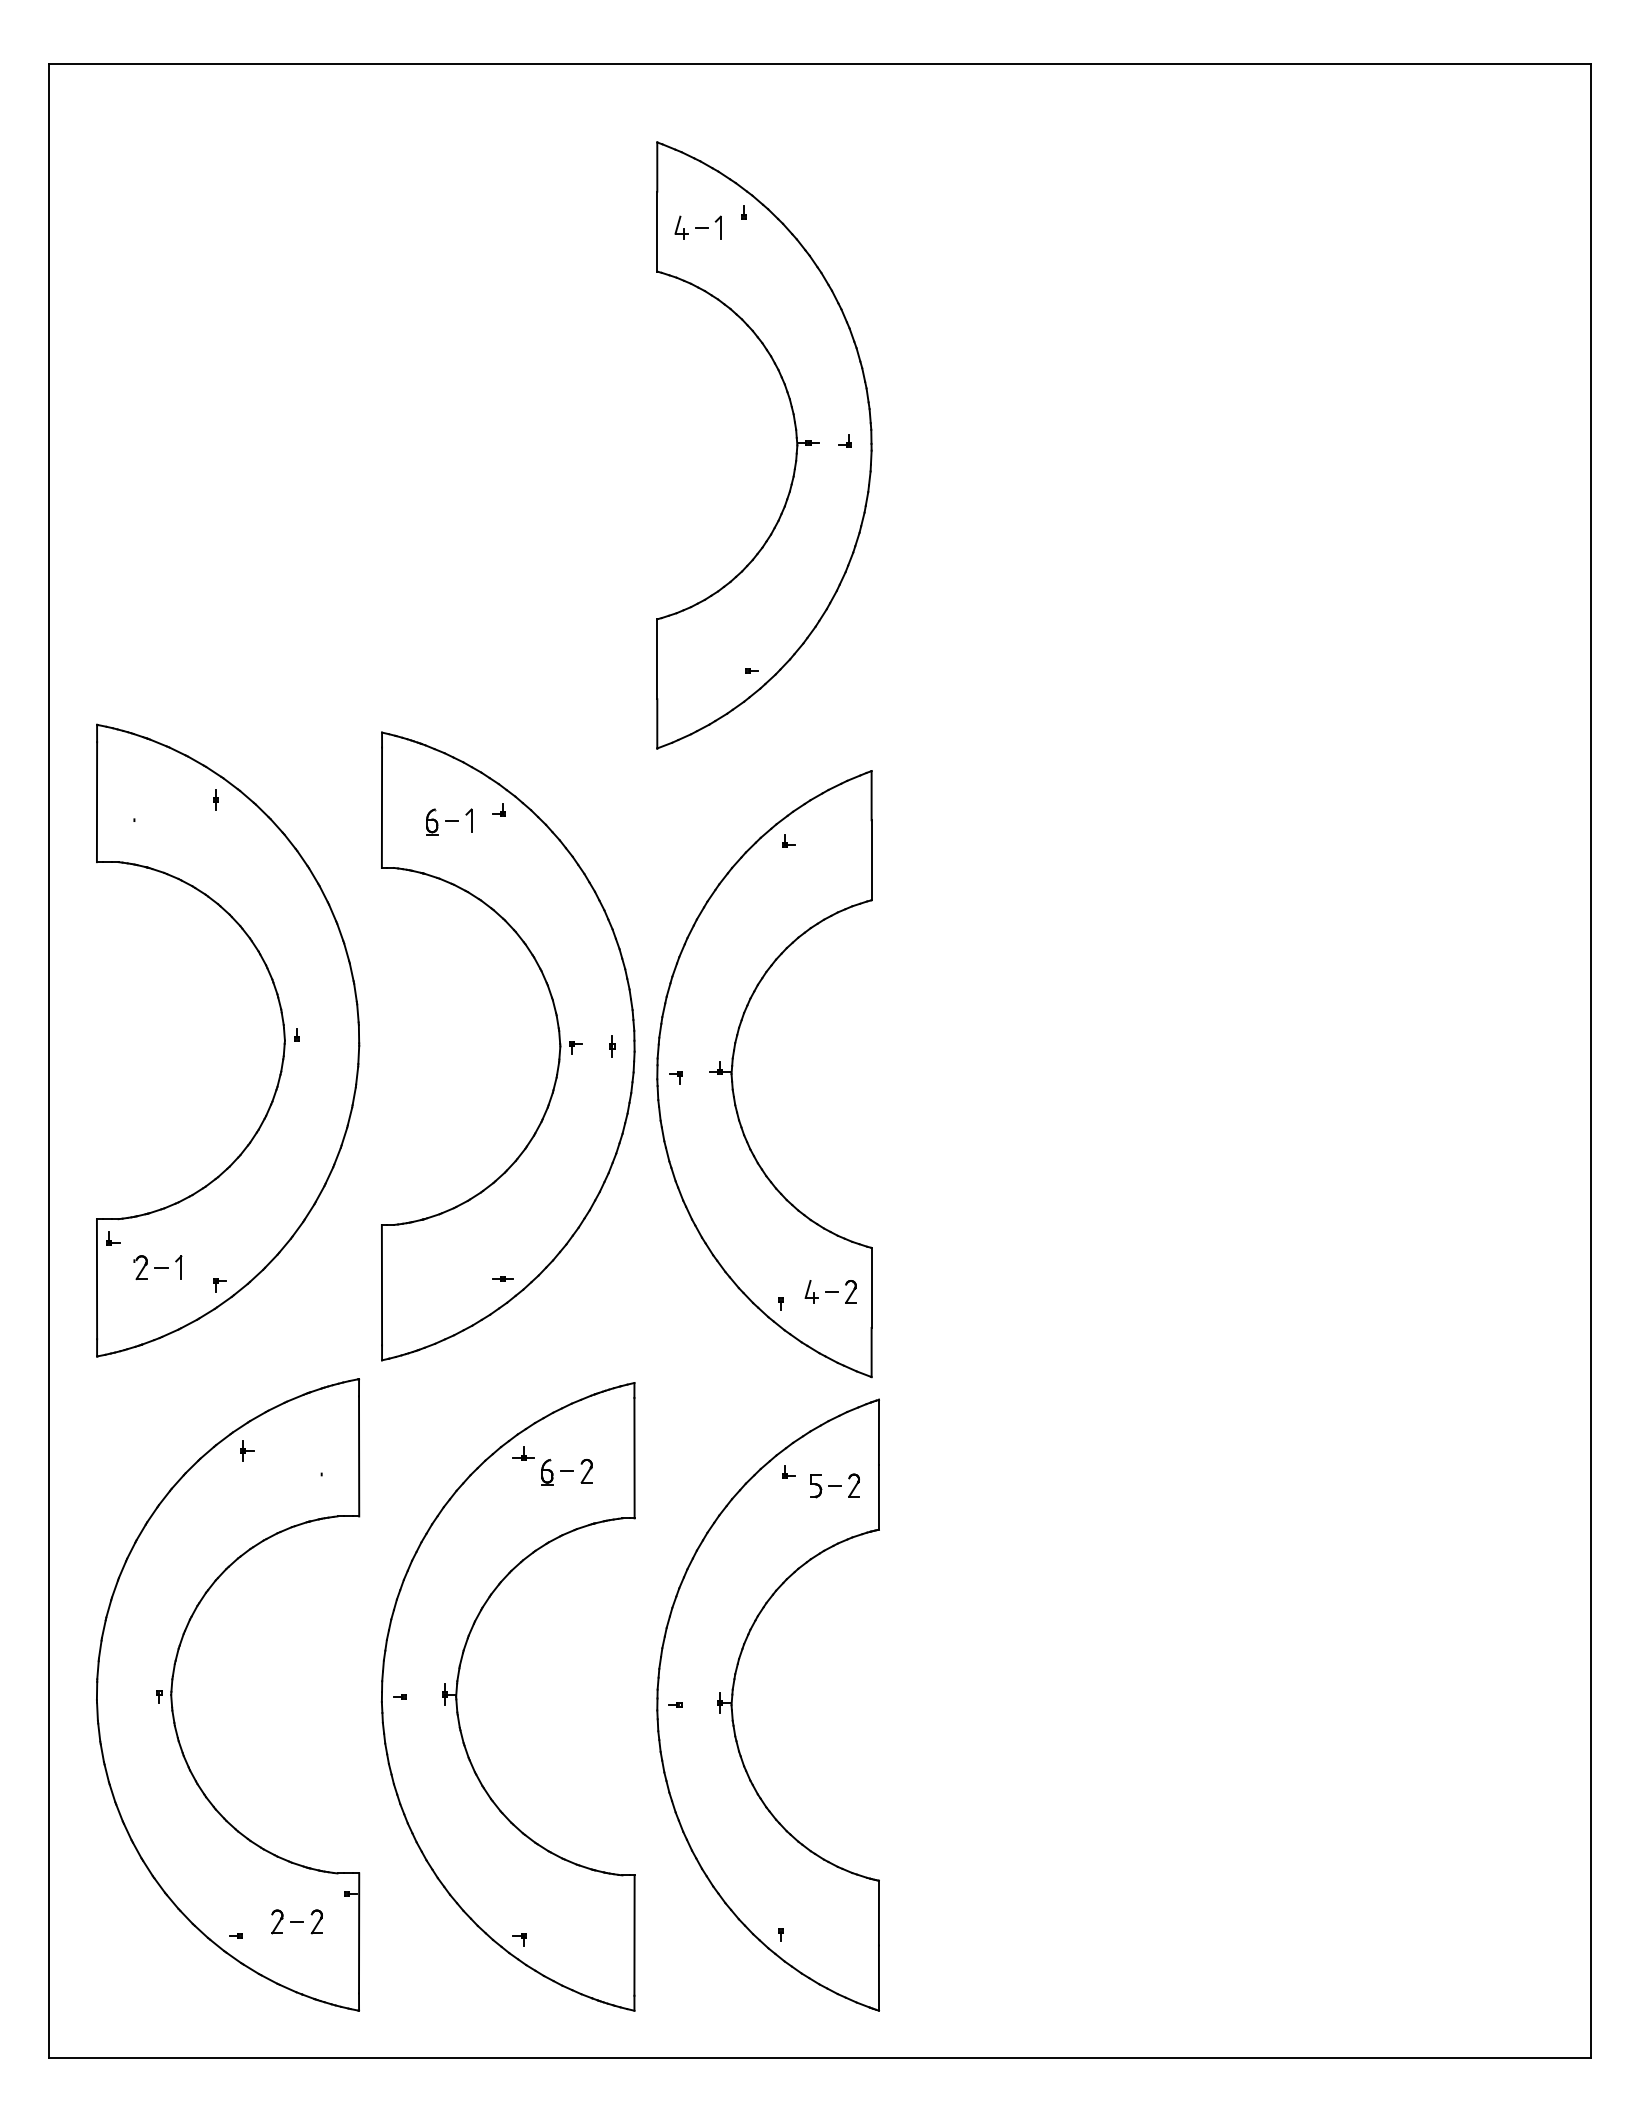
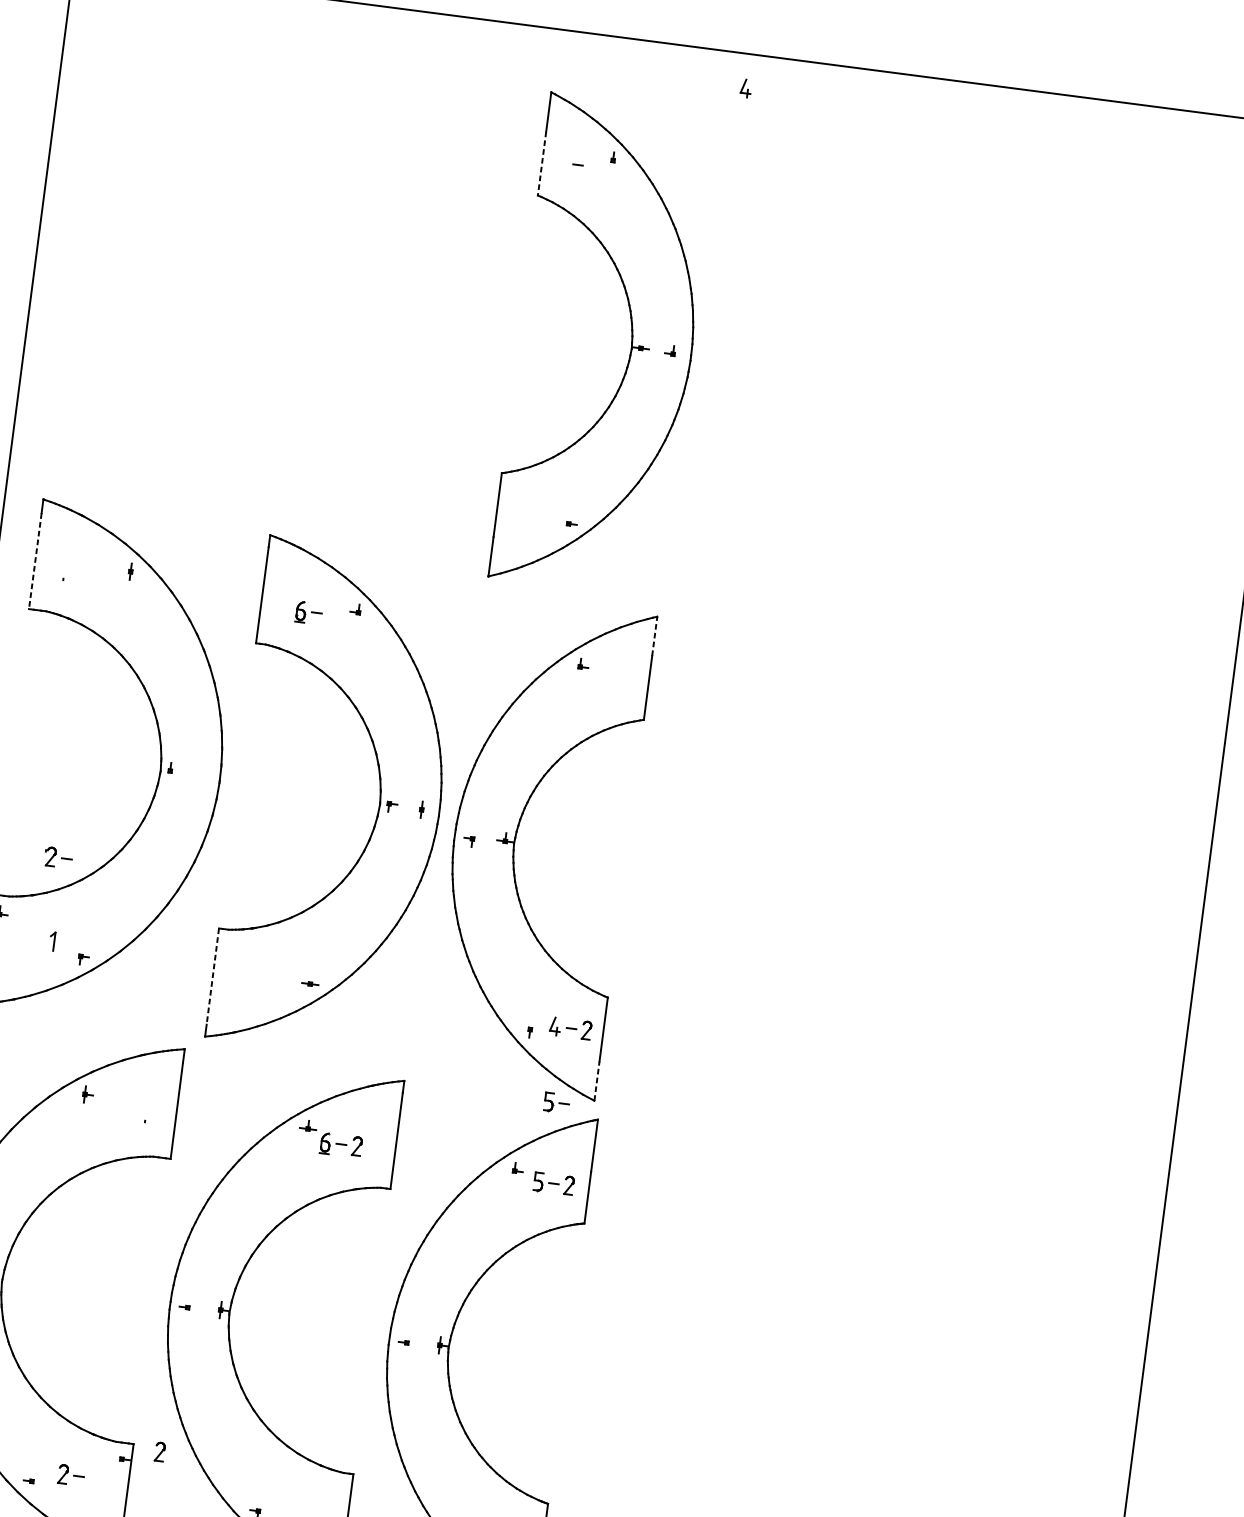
part: (681, 227) -> (746, 88), moved
part: (717, 227) -> (590, 166), removed
line: (657, 231) -> (542, 163), solid -> dashed
line: (871, 795) -> (654, 636), solid -> dashed
line: (97, 802) -> (35, 561), solid -> dashed
part: (468, 820) -> (330, 614), removed
part: (150, 1267) -> (58, 857), moved
line: (381, 1285) -> (212, 976), solid -> dashed
line: (871, 1352) -> (596, 1081), solid -> dashed
part: (825, 1386) -> (556, 1103), added
part: (316, 1921) -> (159, 1451), moved

